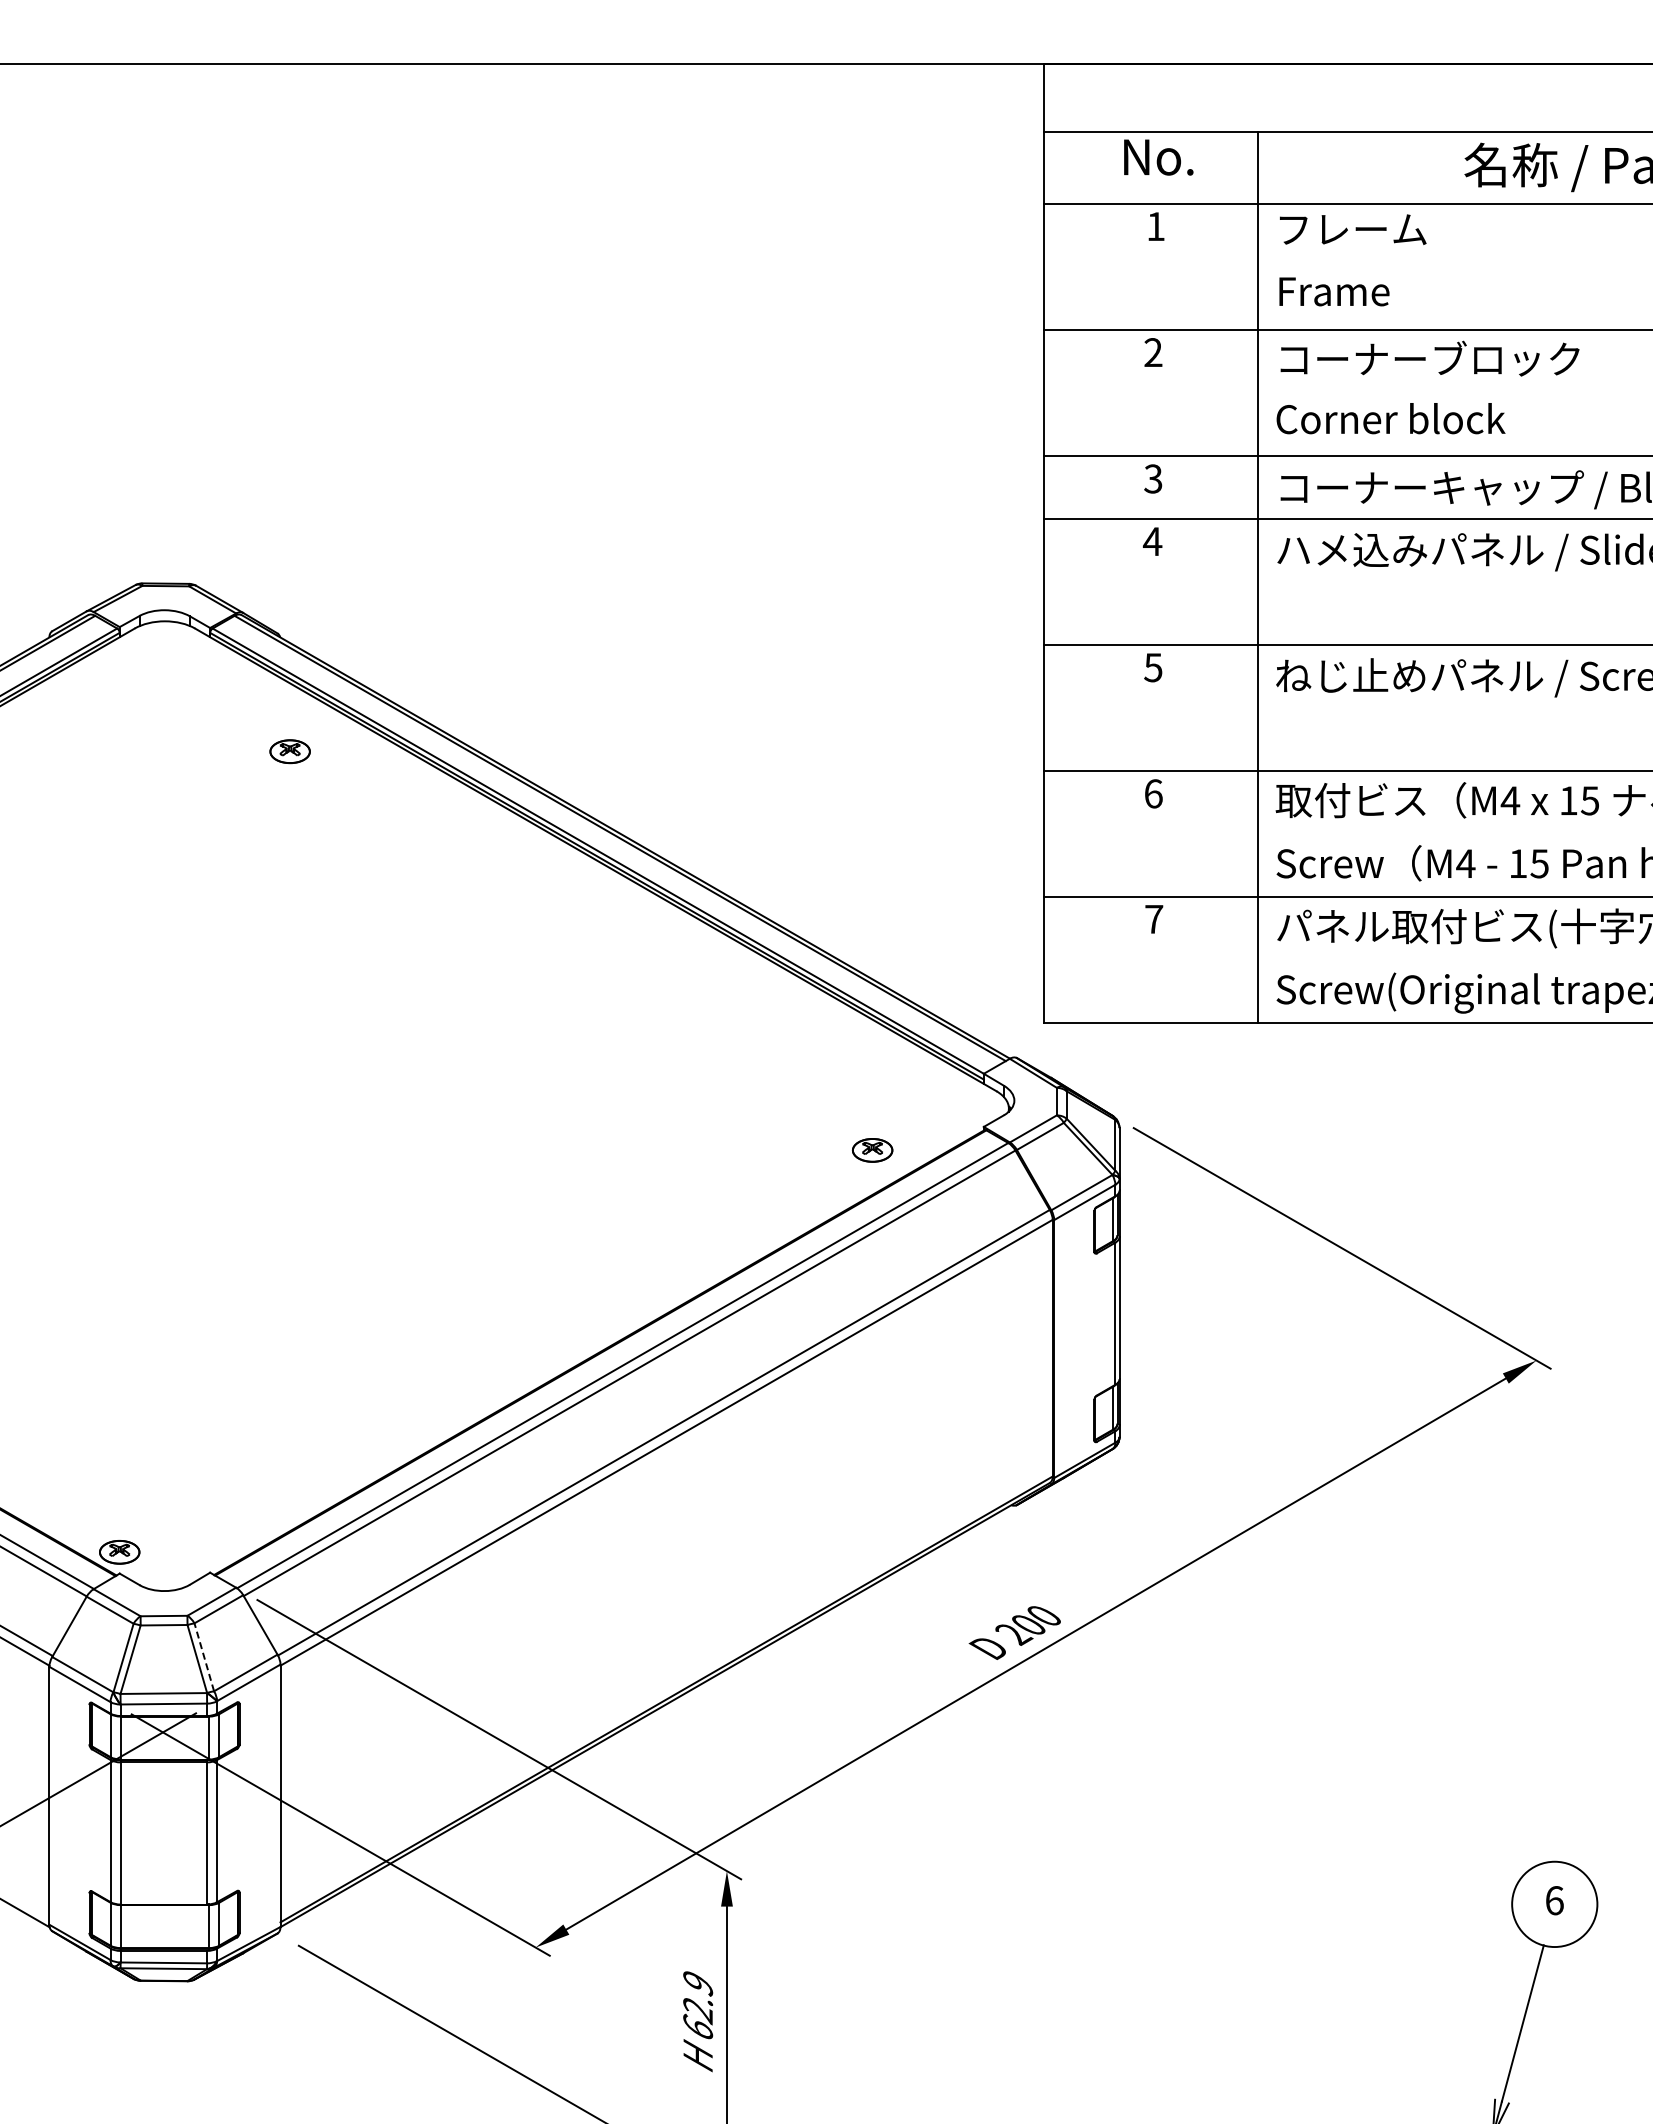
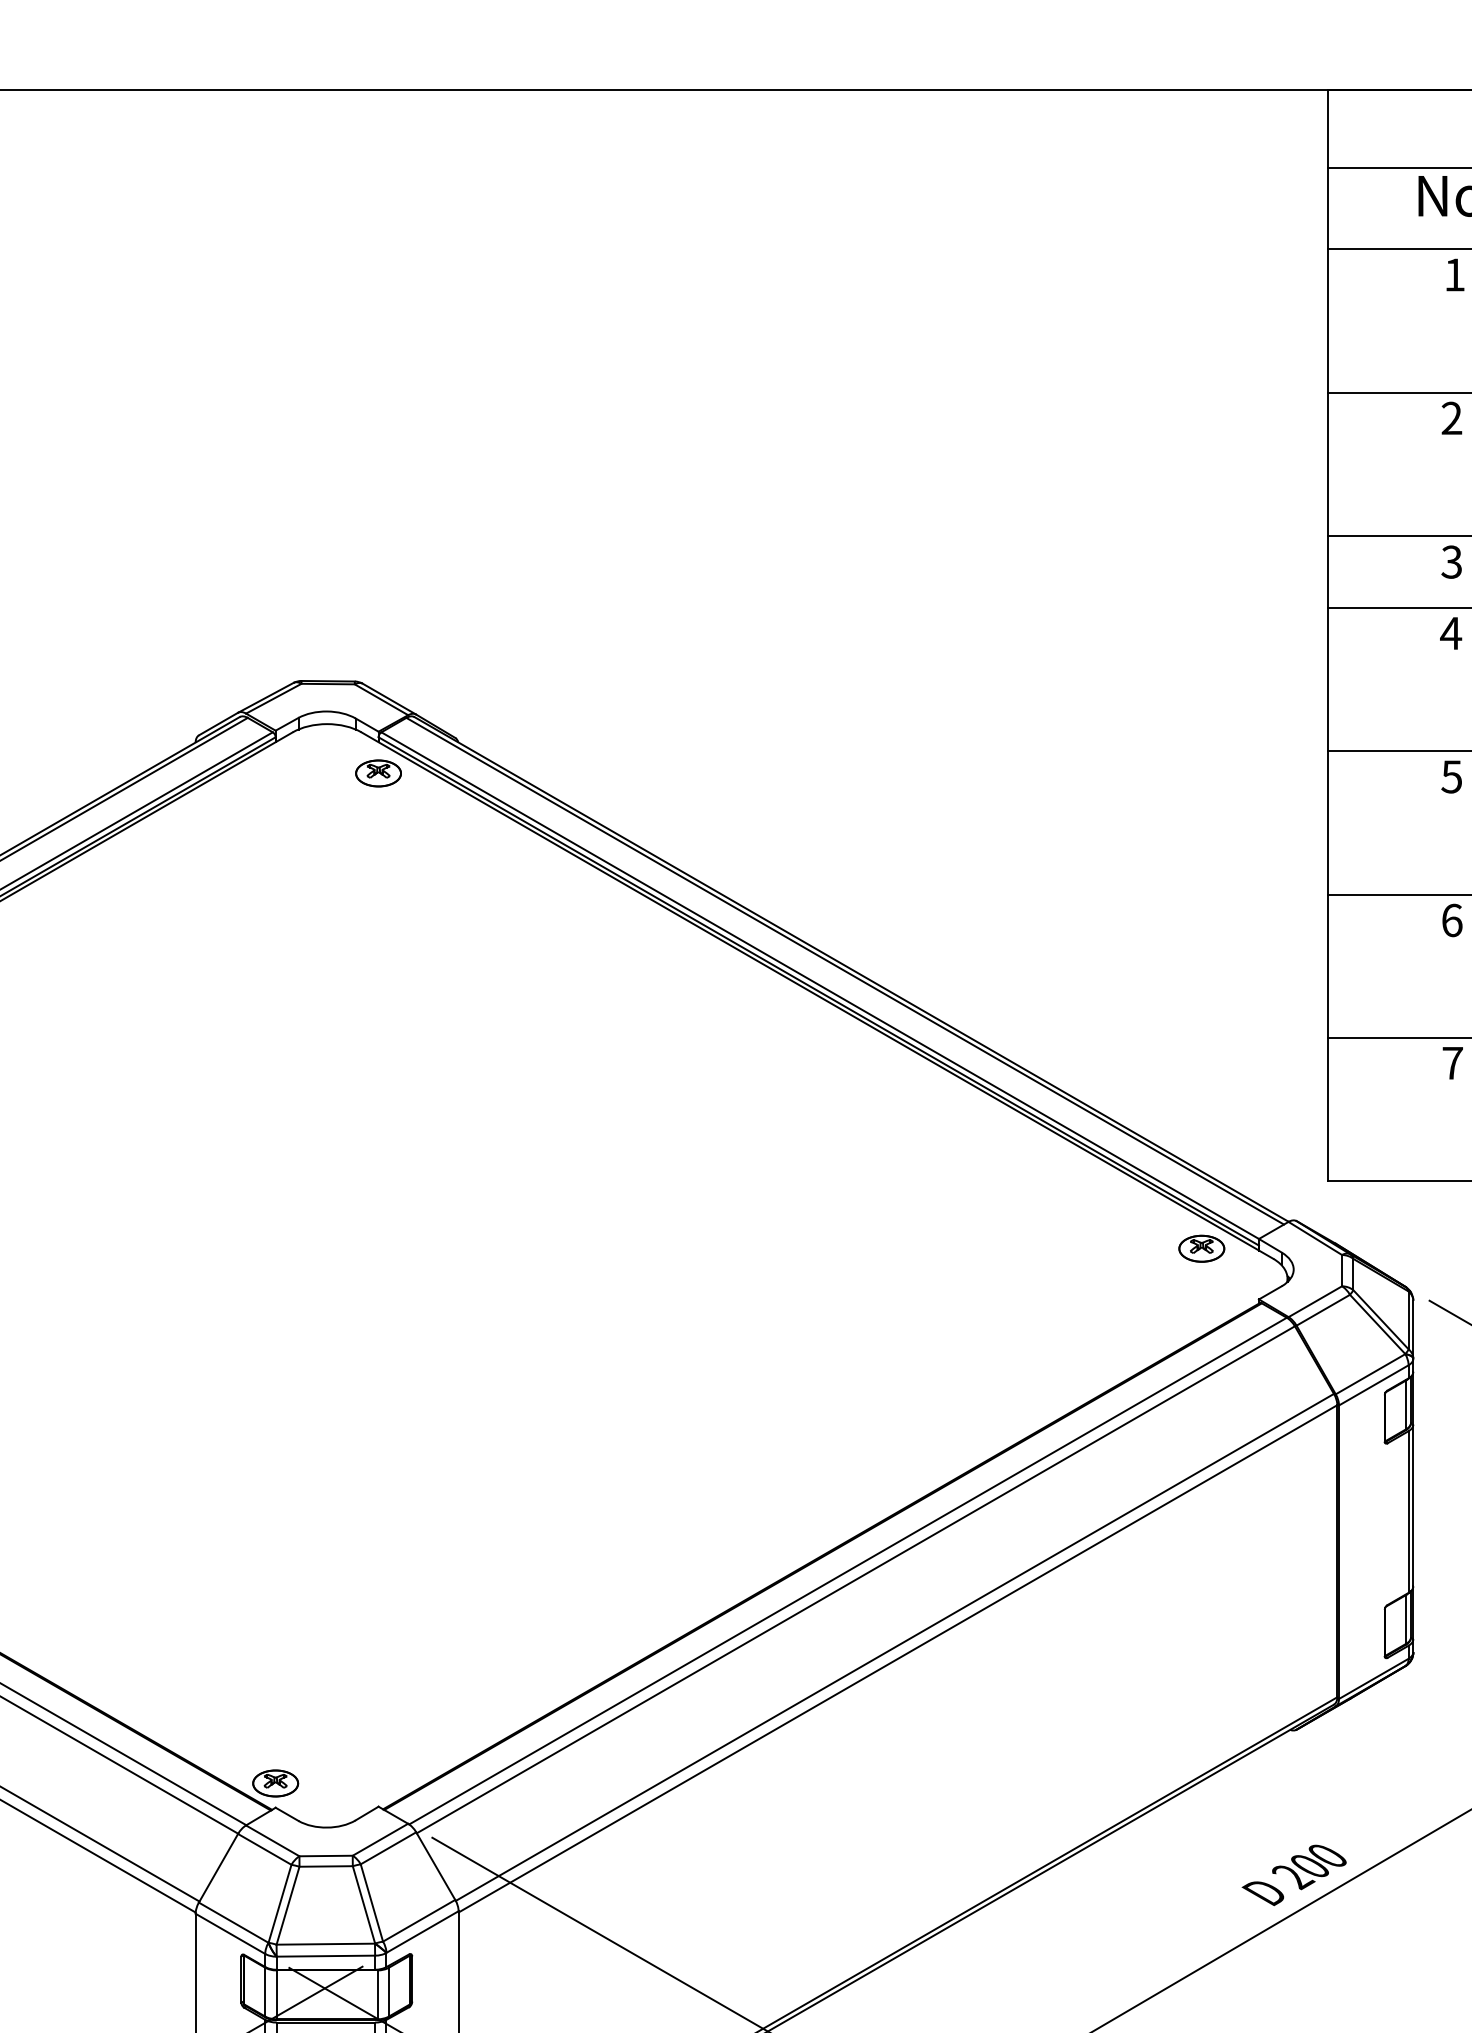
part: (289, 751) -> (377, 773), moved
part: (872, 1150) -> (1201, 1248), moved
line: (204, 1656) -> (372, 1902), dashed -> solid

